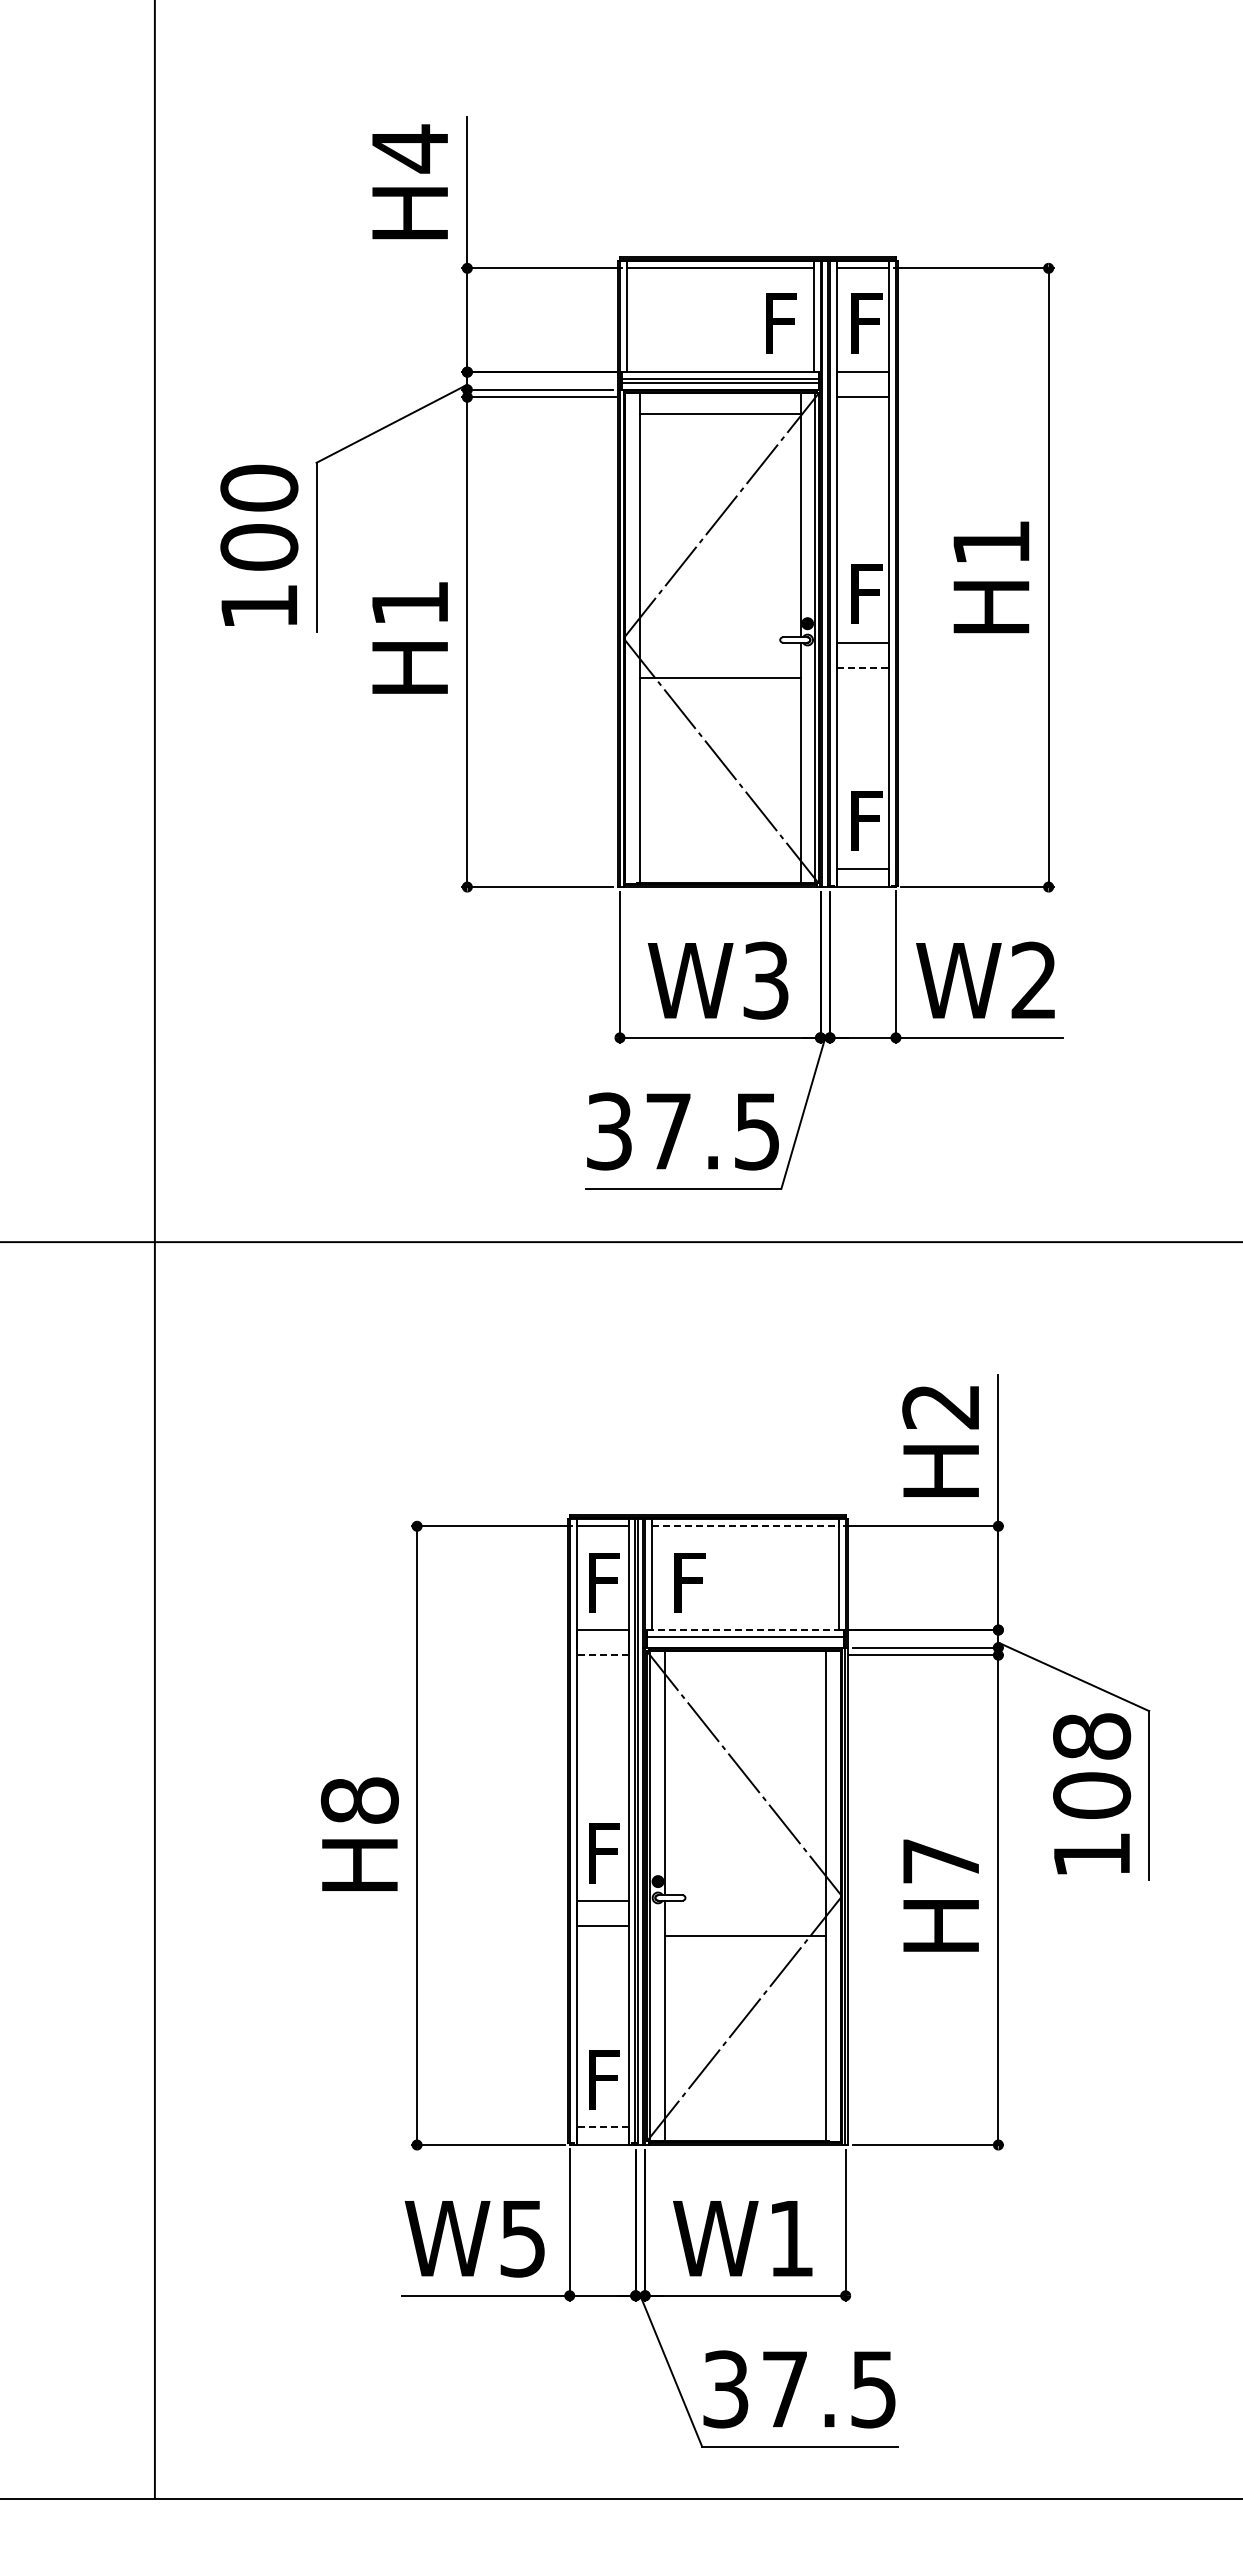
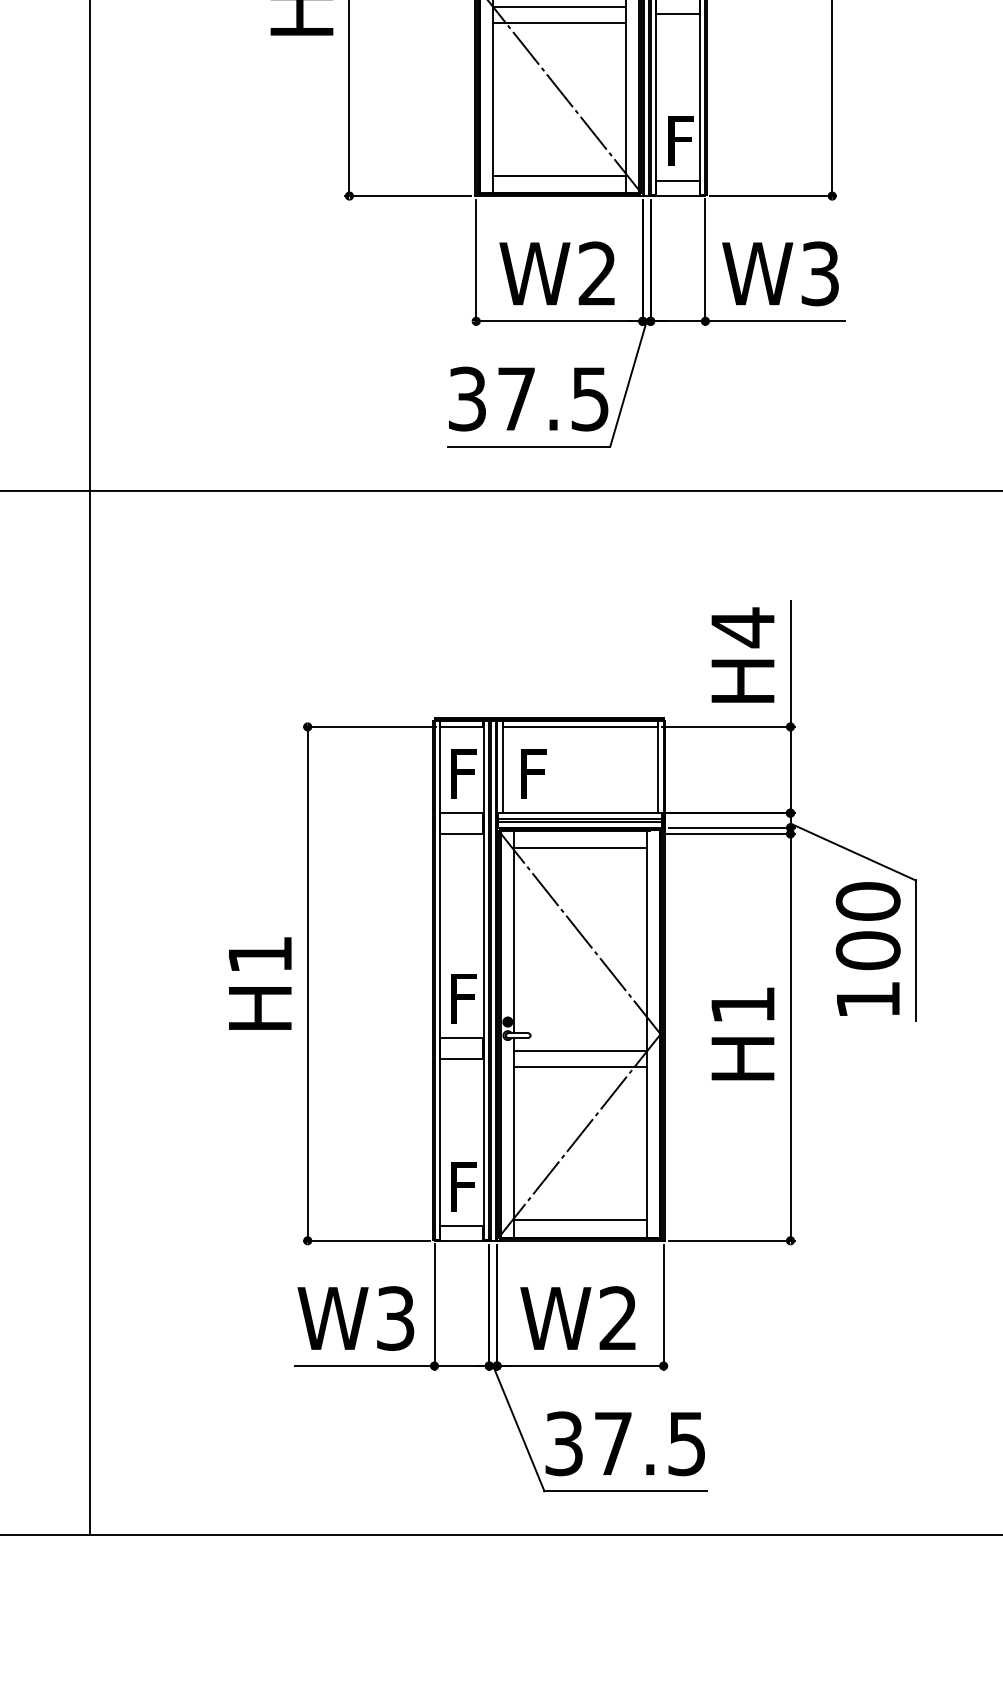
line: (719, 659) -> (558, 7), added
line: (862, 667) -> (677, 13), dashed -> solid
line: (719, 862) -> (558, 175), added
text: (765, 980) -> (597, 273), W3 -> W2
text: (1033, 980) -> (819, 273), W2 -> W3
text: (940, 1406) -> (742, 627), H2 -> H4
line: (745, 1526) -> (580, 727), dashed -> solid
line: (745, 1630) -> (580, 813), dashed -> solid
line: (745, 1640) -> (580, 821), added
line: (602, 1655) -> (461, 834), dashed -> solid
line: (745, 1672) -> (580, 848), added
text: (1091, 1736) -> (867, 901), 108 -> 100
text: (359, 1800) -> (259, 954), H8 -> H1
text: (940, 1861) -> (742, 1005), H7 -> H1
line: (745, 1916) -> (580, 1051), added
line: (745, 2120) -> (580, 1220), added
line: (602, 2127) -> (461, 1226), dashed -> solid
text: (790, 2237) -> (617, 1317), W1 -> W2
text: (522, 2238) -> (395, 1318), W5 -> W3

